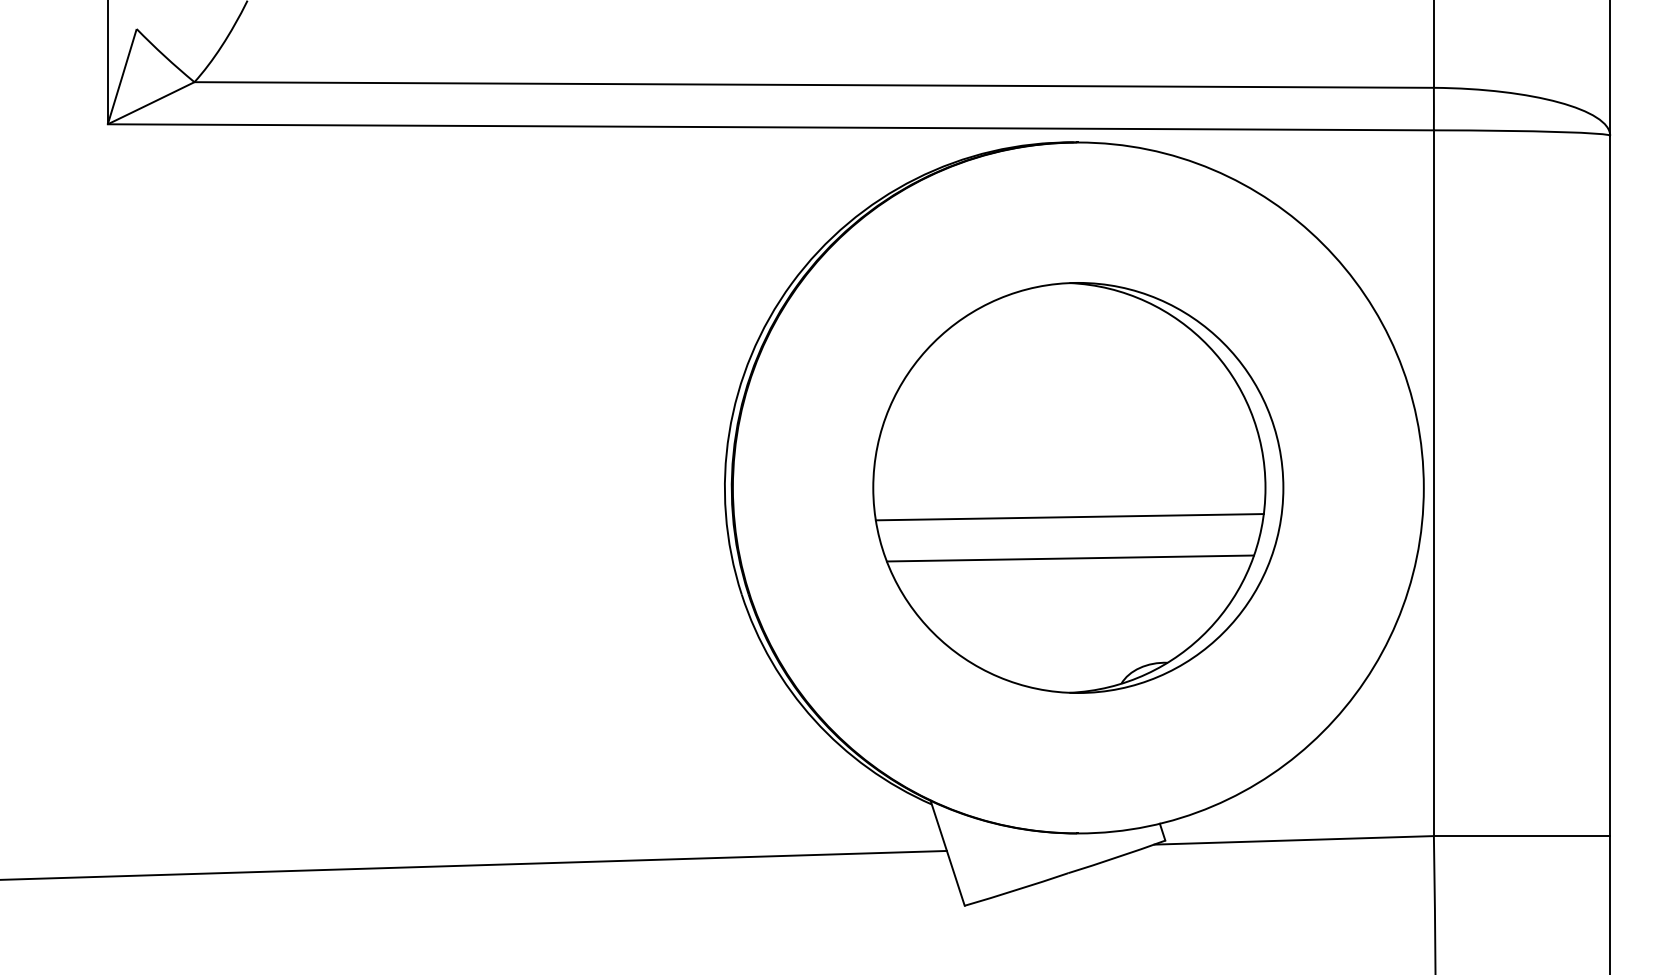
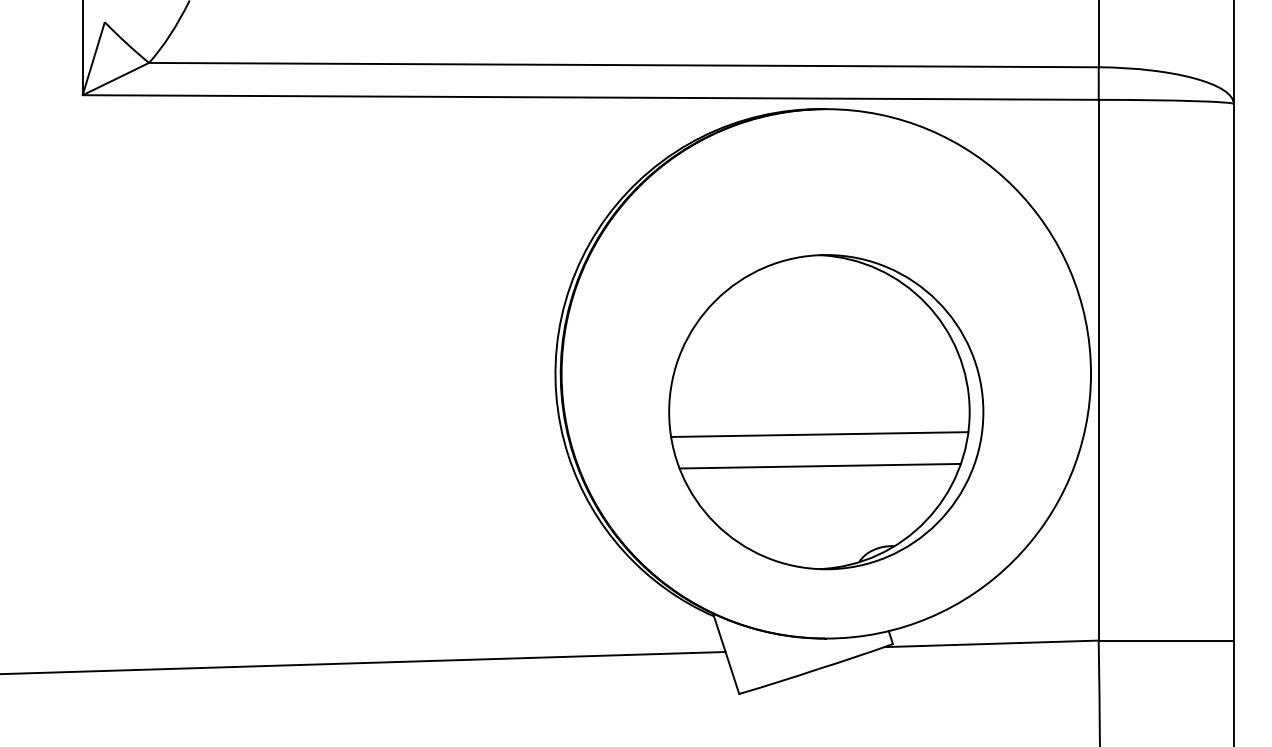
part: (1078, 487) -> (826, 411), moved

